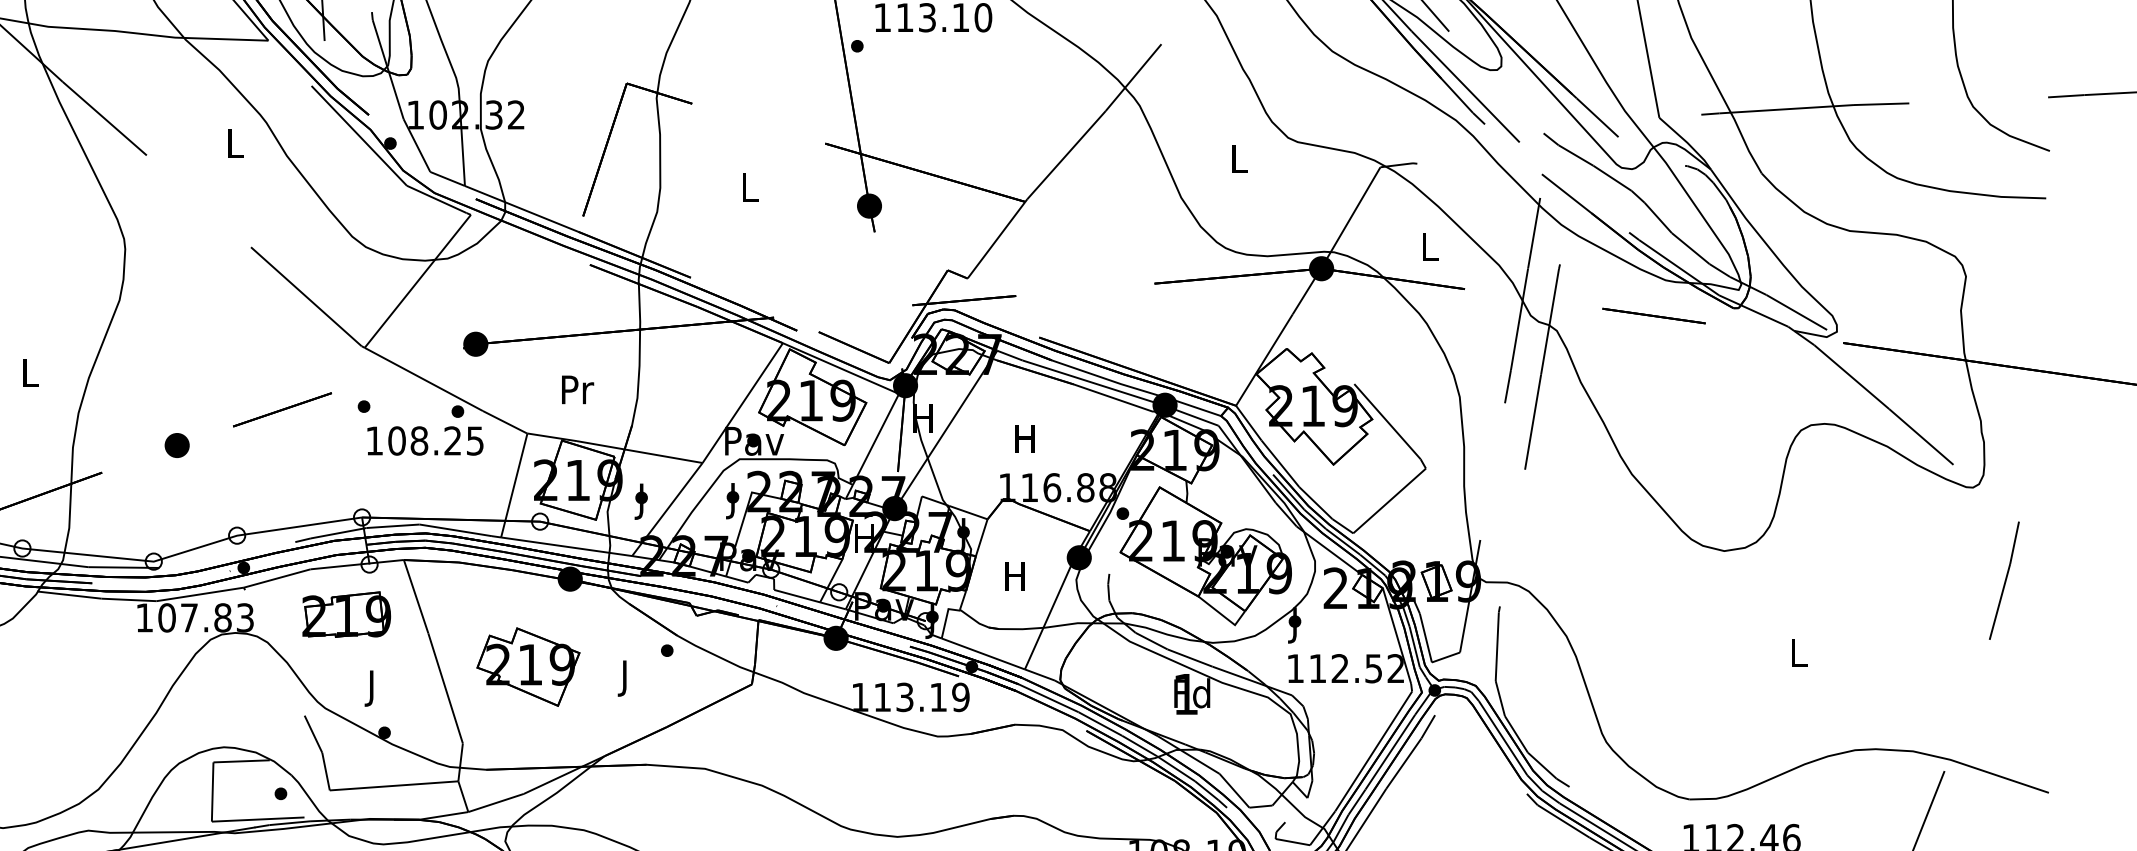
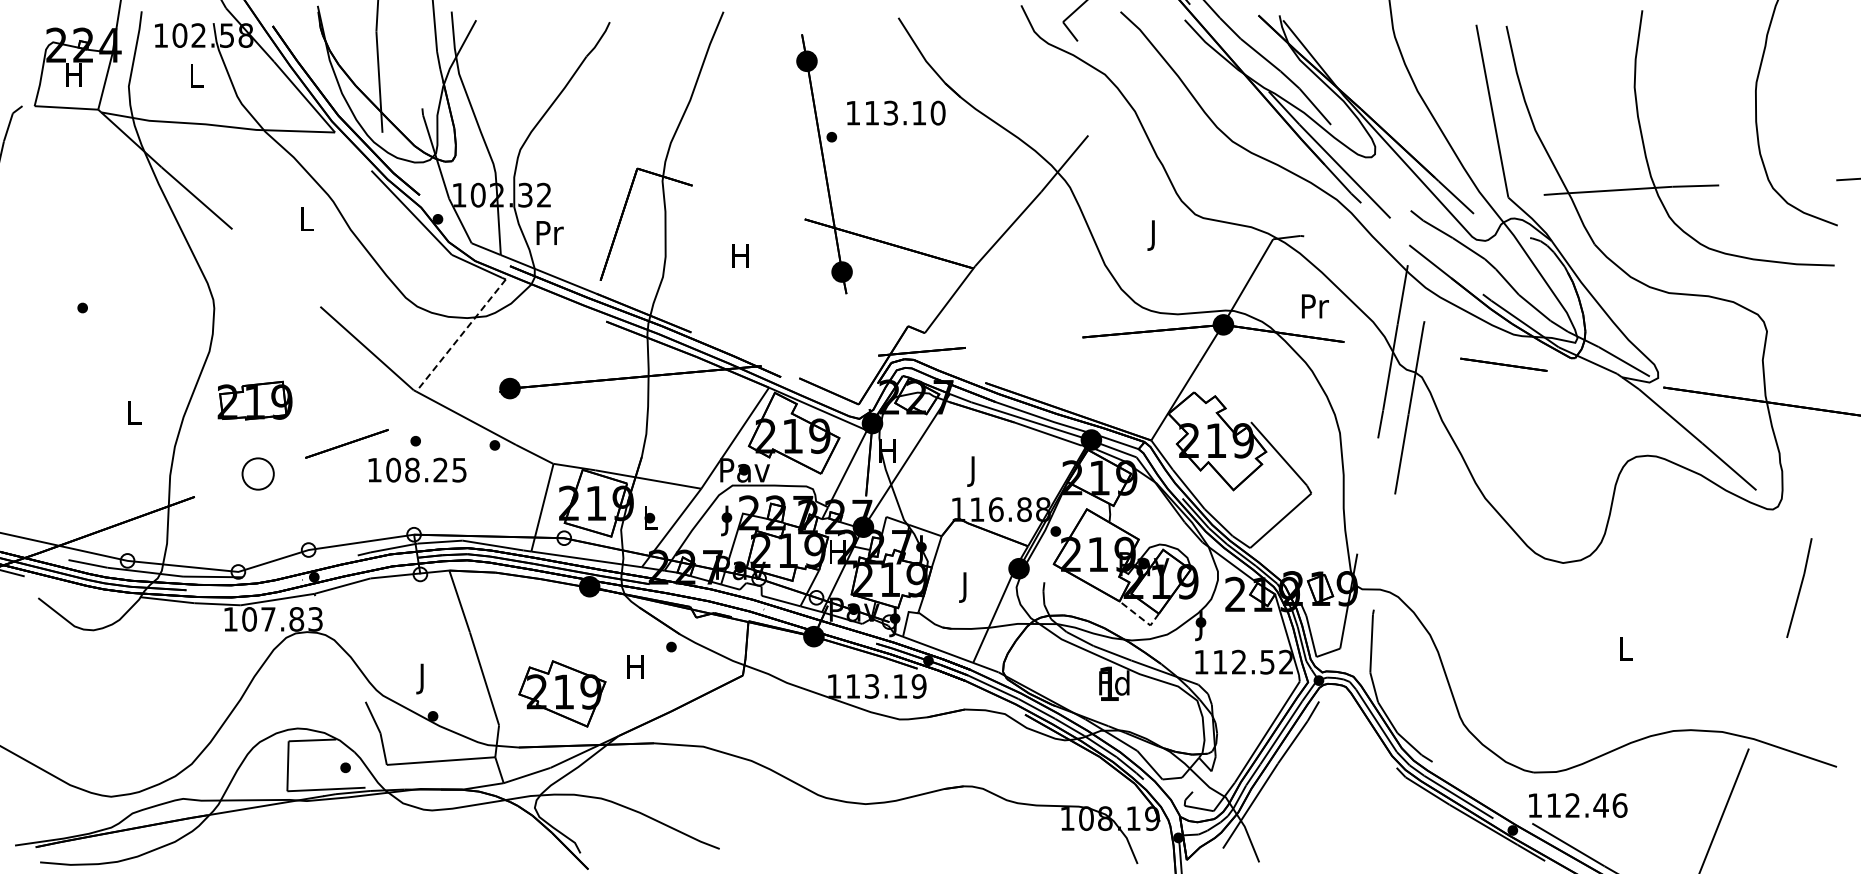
text: (1238, 162) -> (1153, 235), L -> J
text: (749, 186) -> (740, 255), L -> H
text: (1429, 246) -> (1314, 306), L -> Pr
line: (418, 281) -> (461, 335), solid -> dashed
text: (577, 389) -> (549, 232), moved
text: (425, 440) -> (417, 469), moved
text: (1024, 442) -> (972, 471), H -> J
part: (176, 444) -> (257, 473), size x1.6
text: (642, 501) -> (650, 521), J -> L
text: (1014, 580) -> (964, 587), H -> J
part: (345, 614) -> (254, 400), moved
line: (1224, 616) -> (1141, 618), solid -> dashed
part: (528, 666) -> (562, 693), moved
text: (624, 678) -> (635, 670), J -> H

